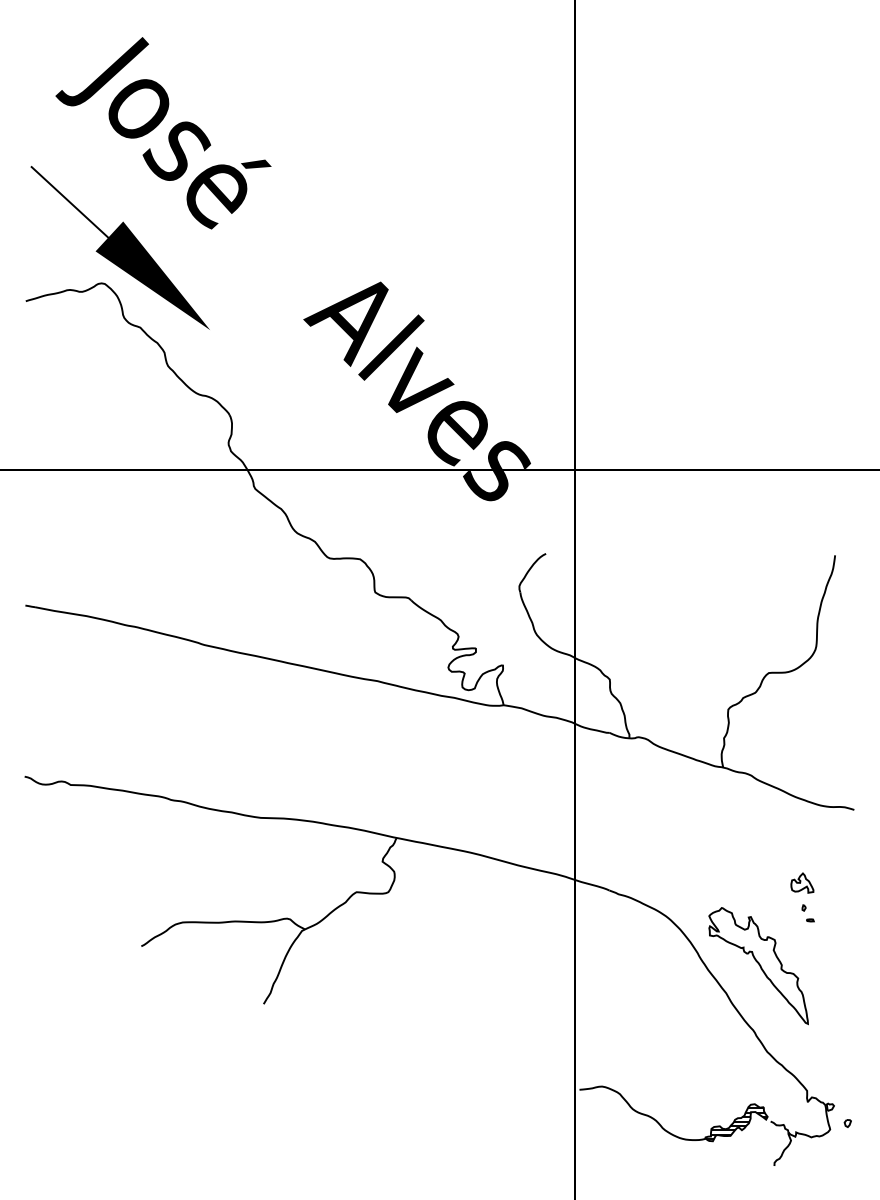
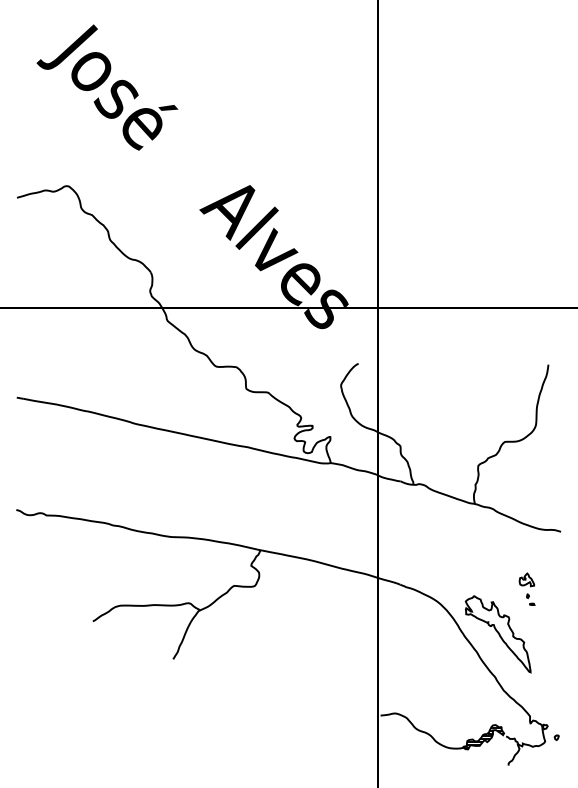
part: (119, 247) -> (78, 162), removed

